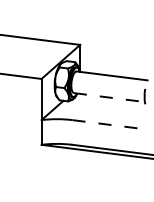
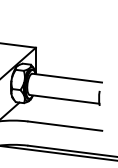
line: (109, 97) -> (64, 99), dashed -> solid
line: (110, 124) -> (65, 125), dashed -> solid

